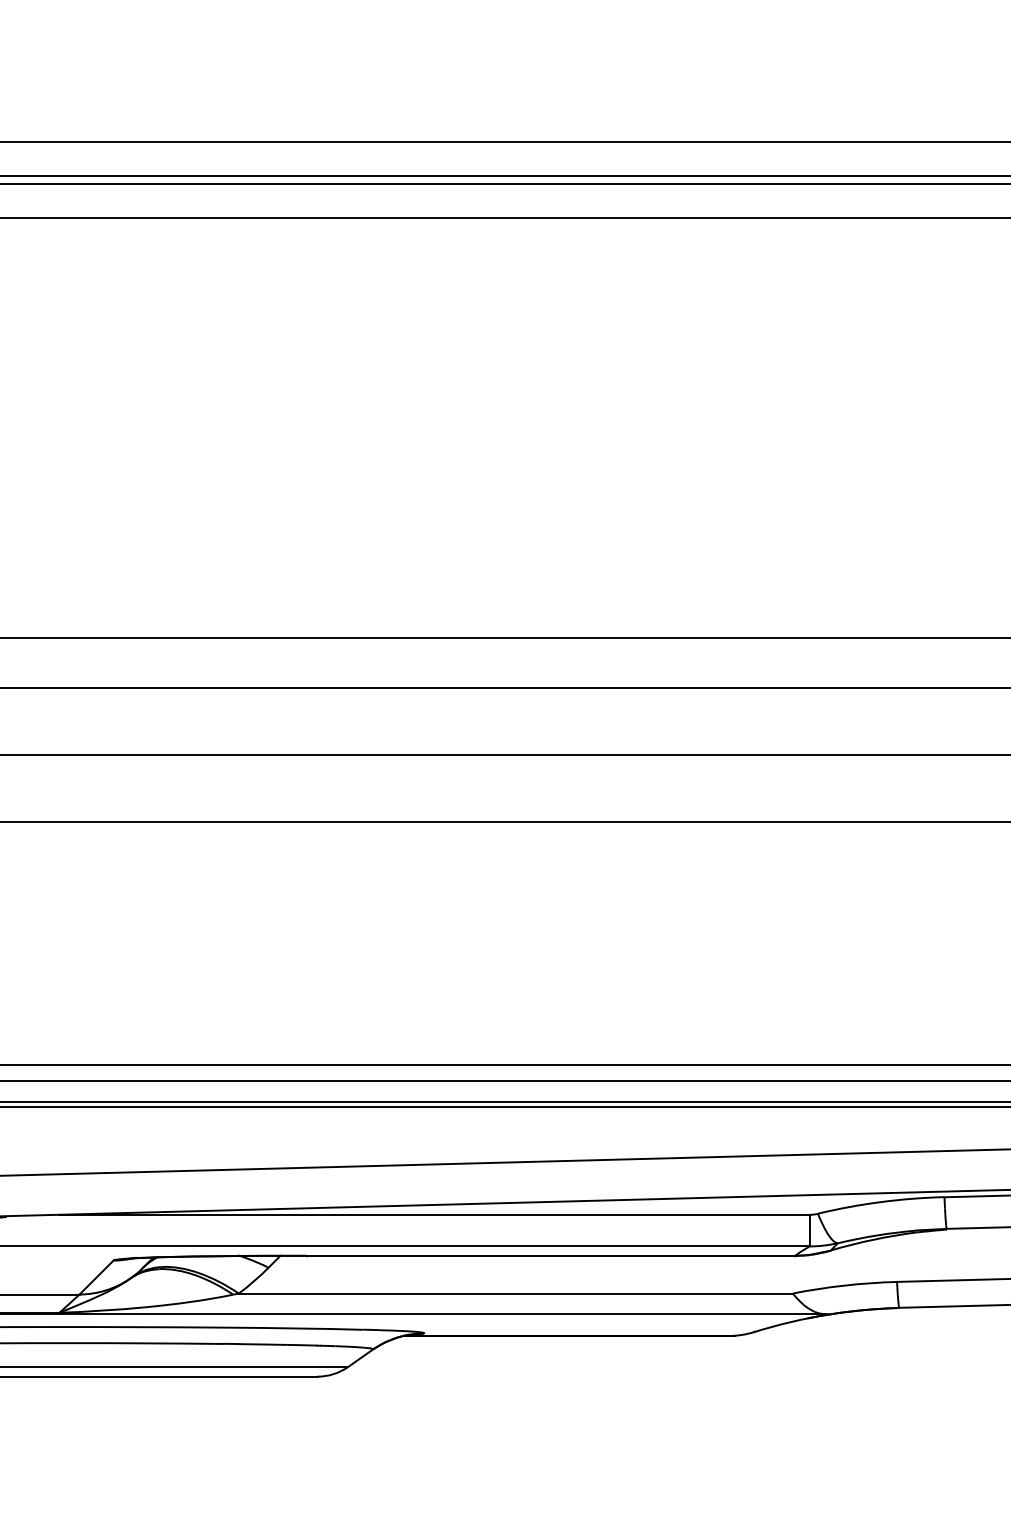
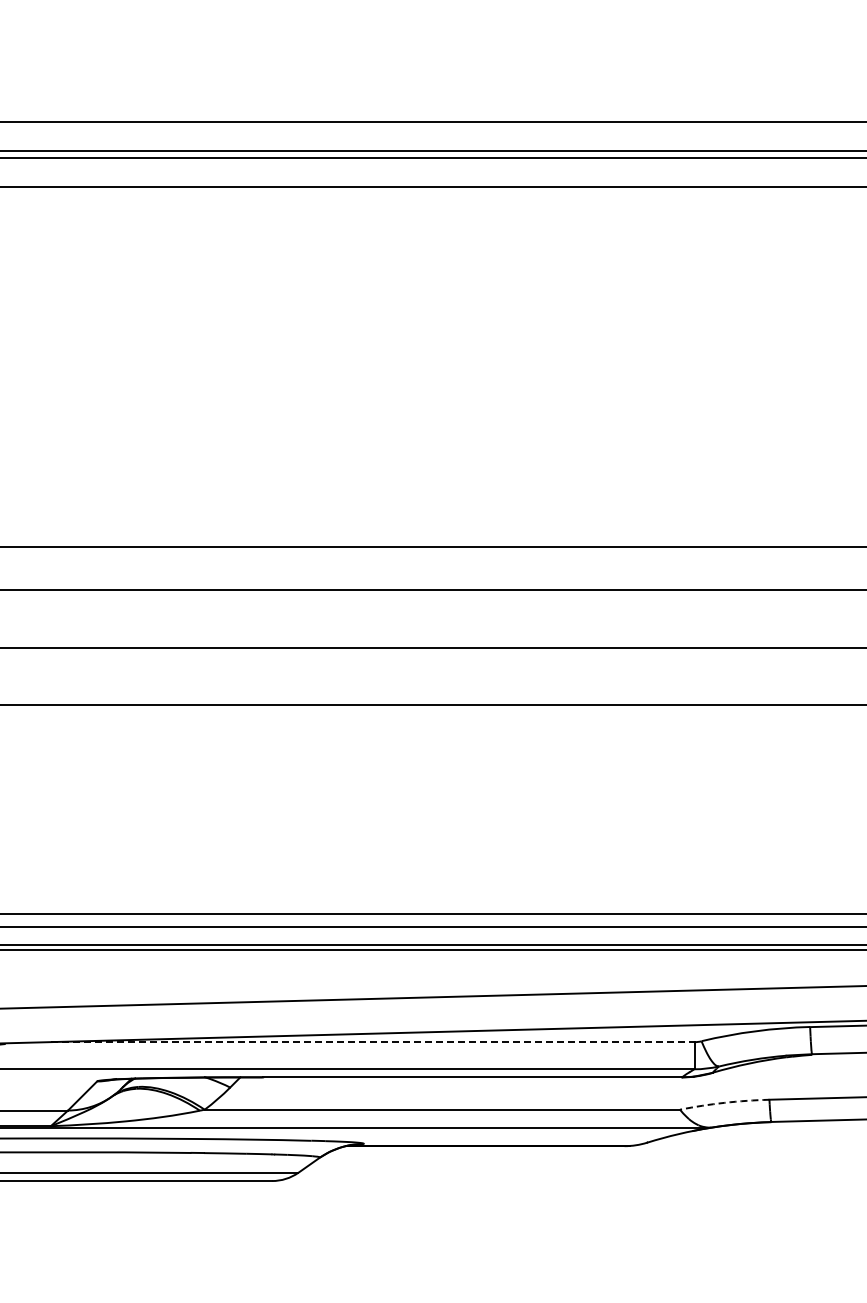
line: (435, 1215) -> (373, 1042), solid -> dashed
arc: (844, 1285) -> (724, 1102), solid -> dashed

